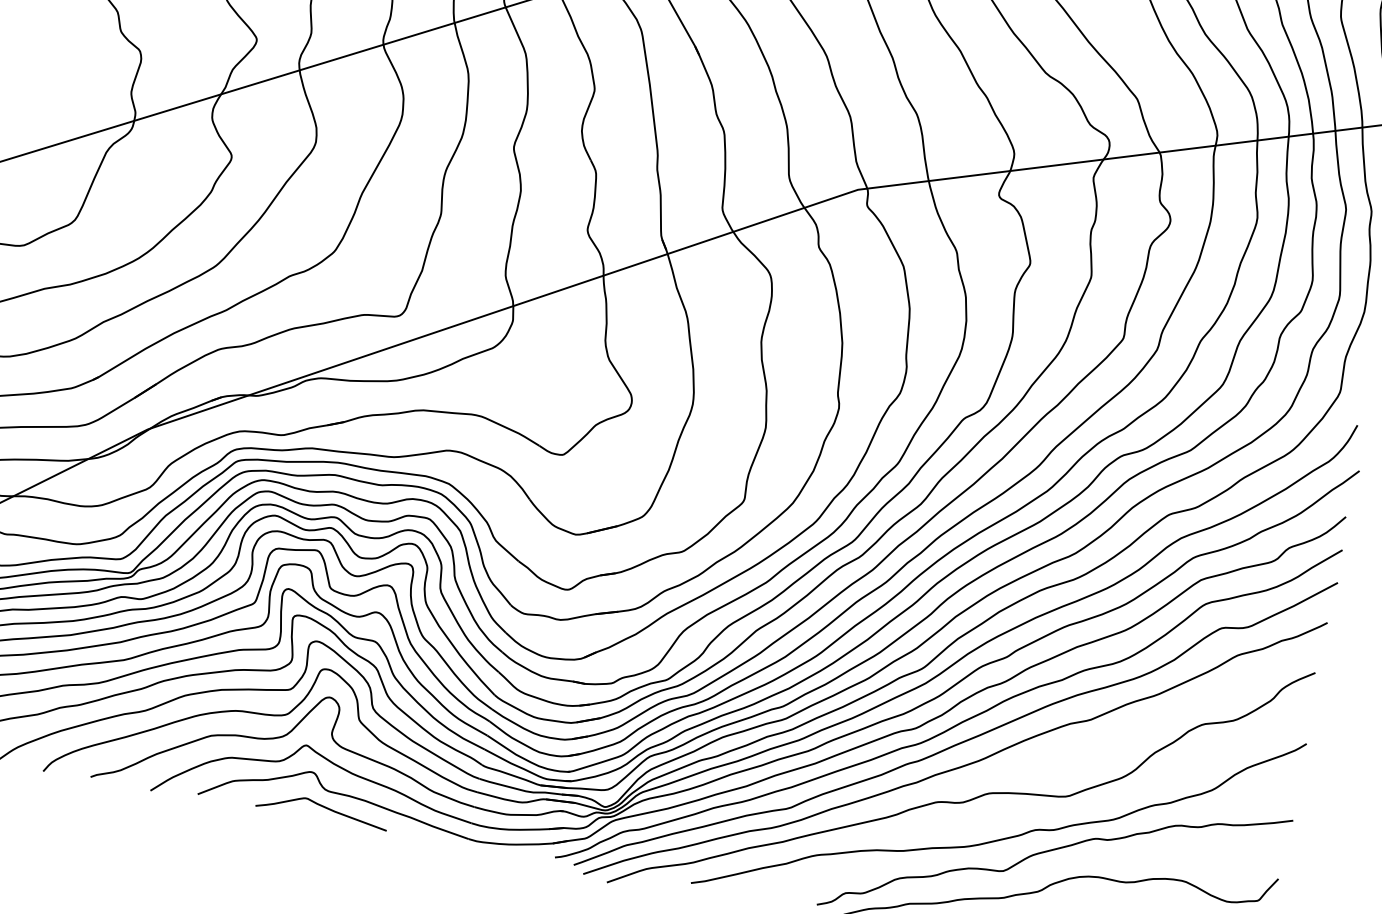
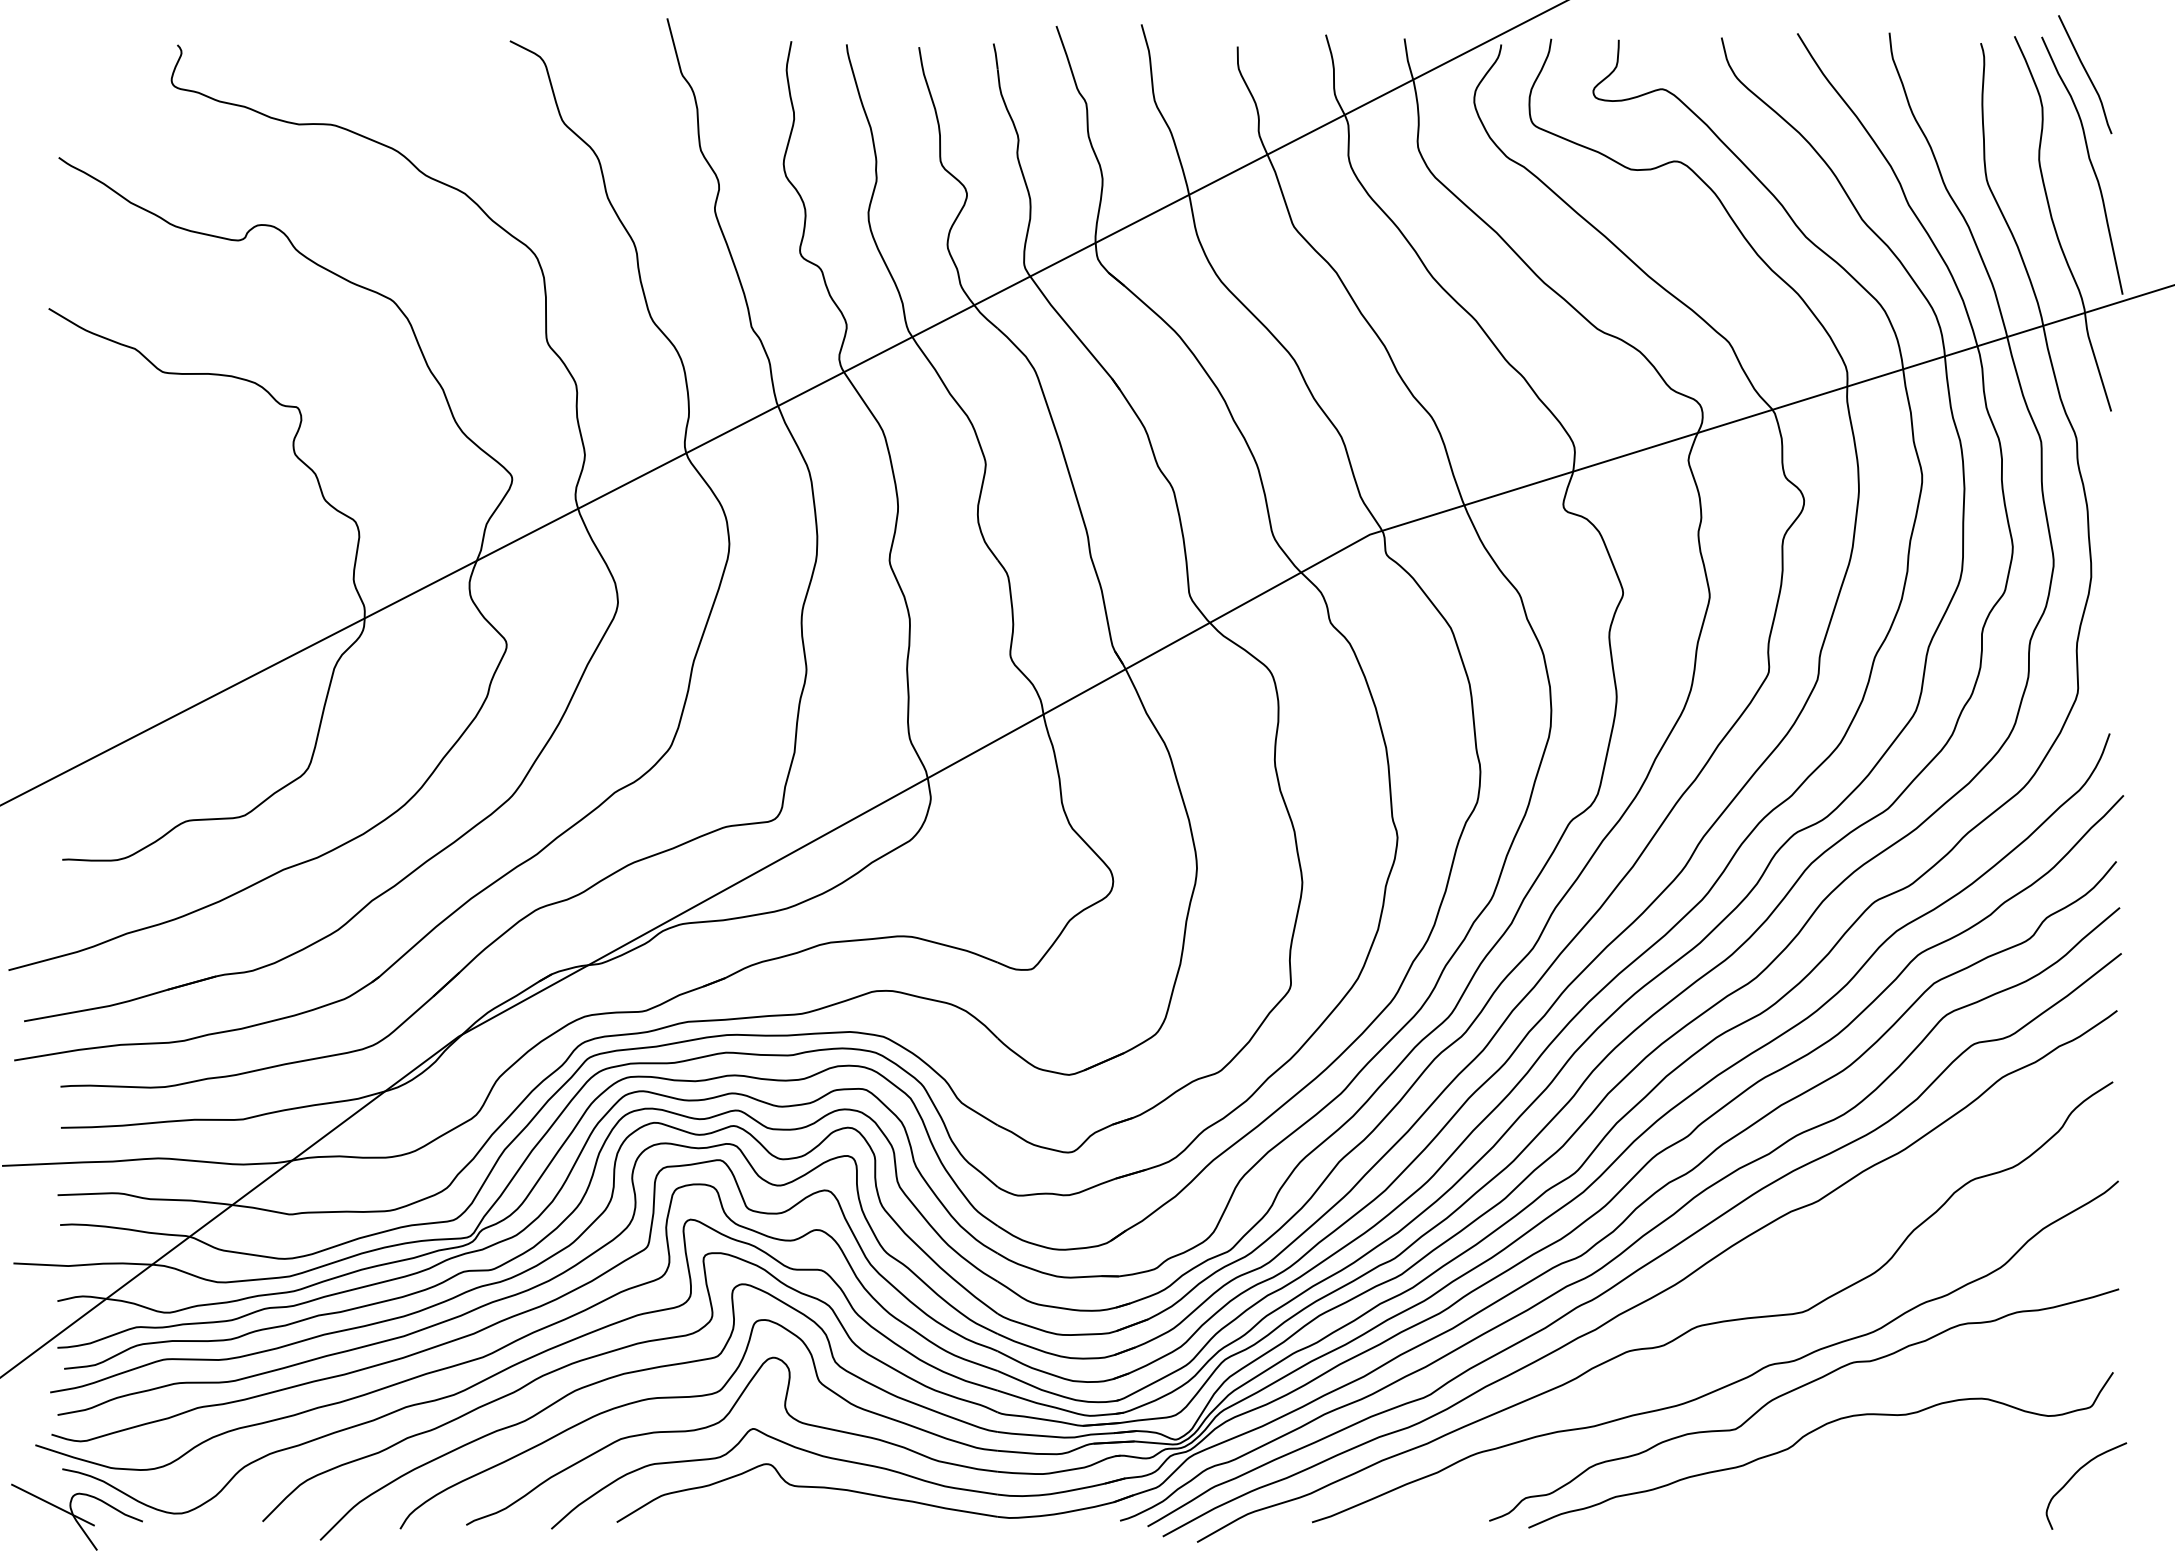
curve: (323, 807) -> (791, 1509), removed

